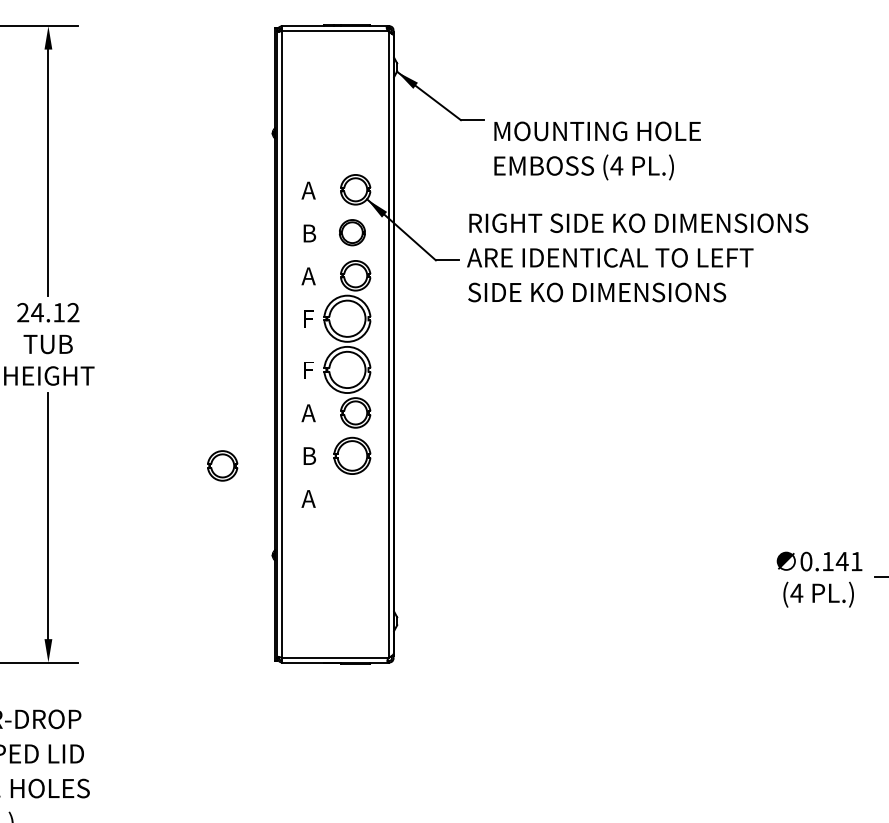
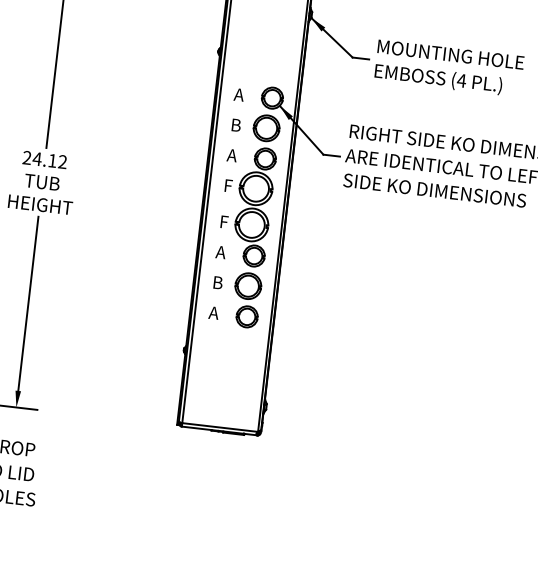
text: (597, 150) -> (449, 68), moved
part: (352, 232) -> (266, 128), size x1.43
part: (222, 465) -> (247, 316), moved

